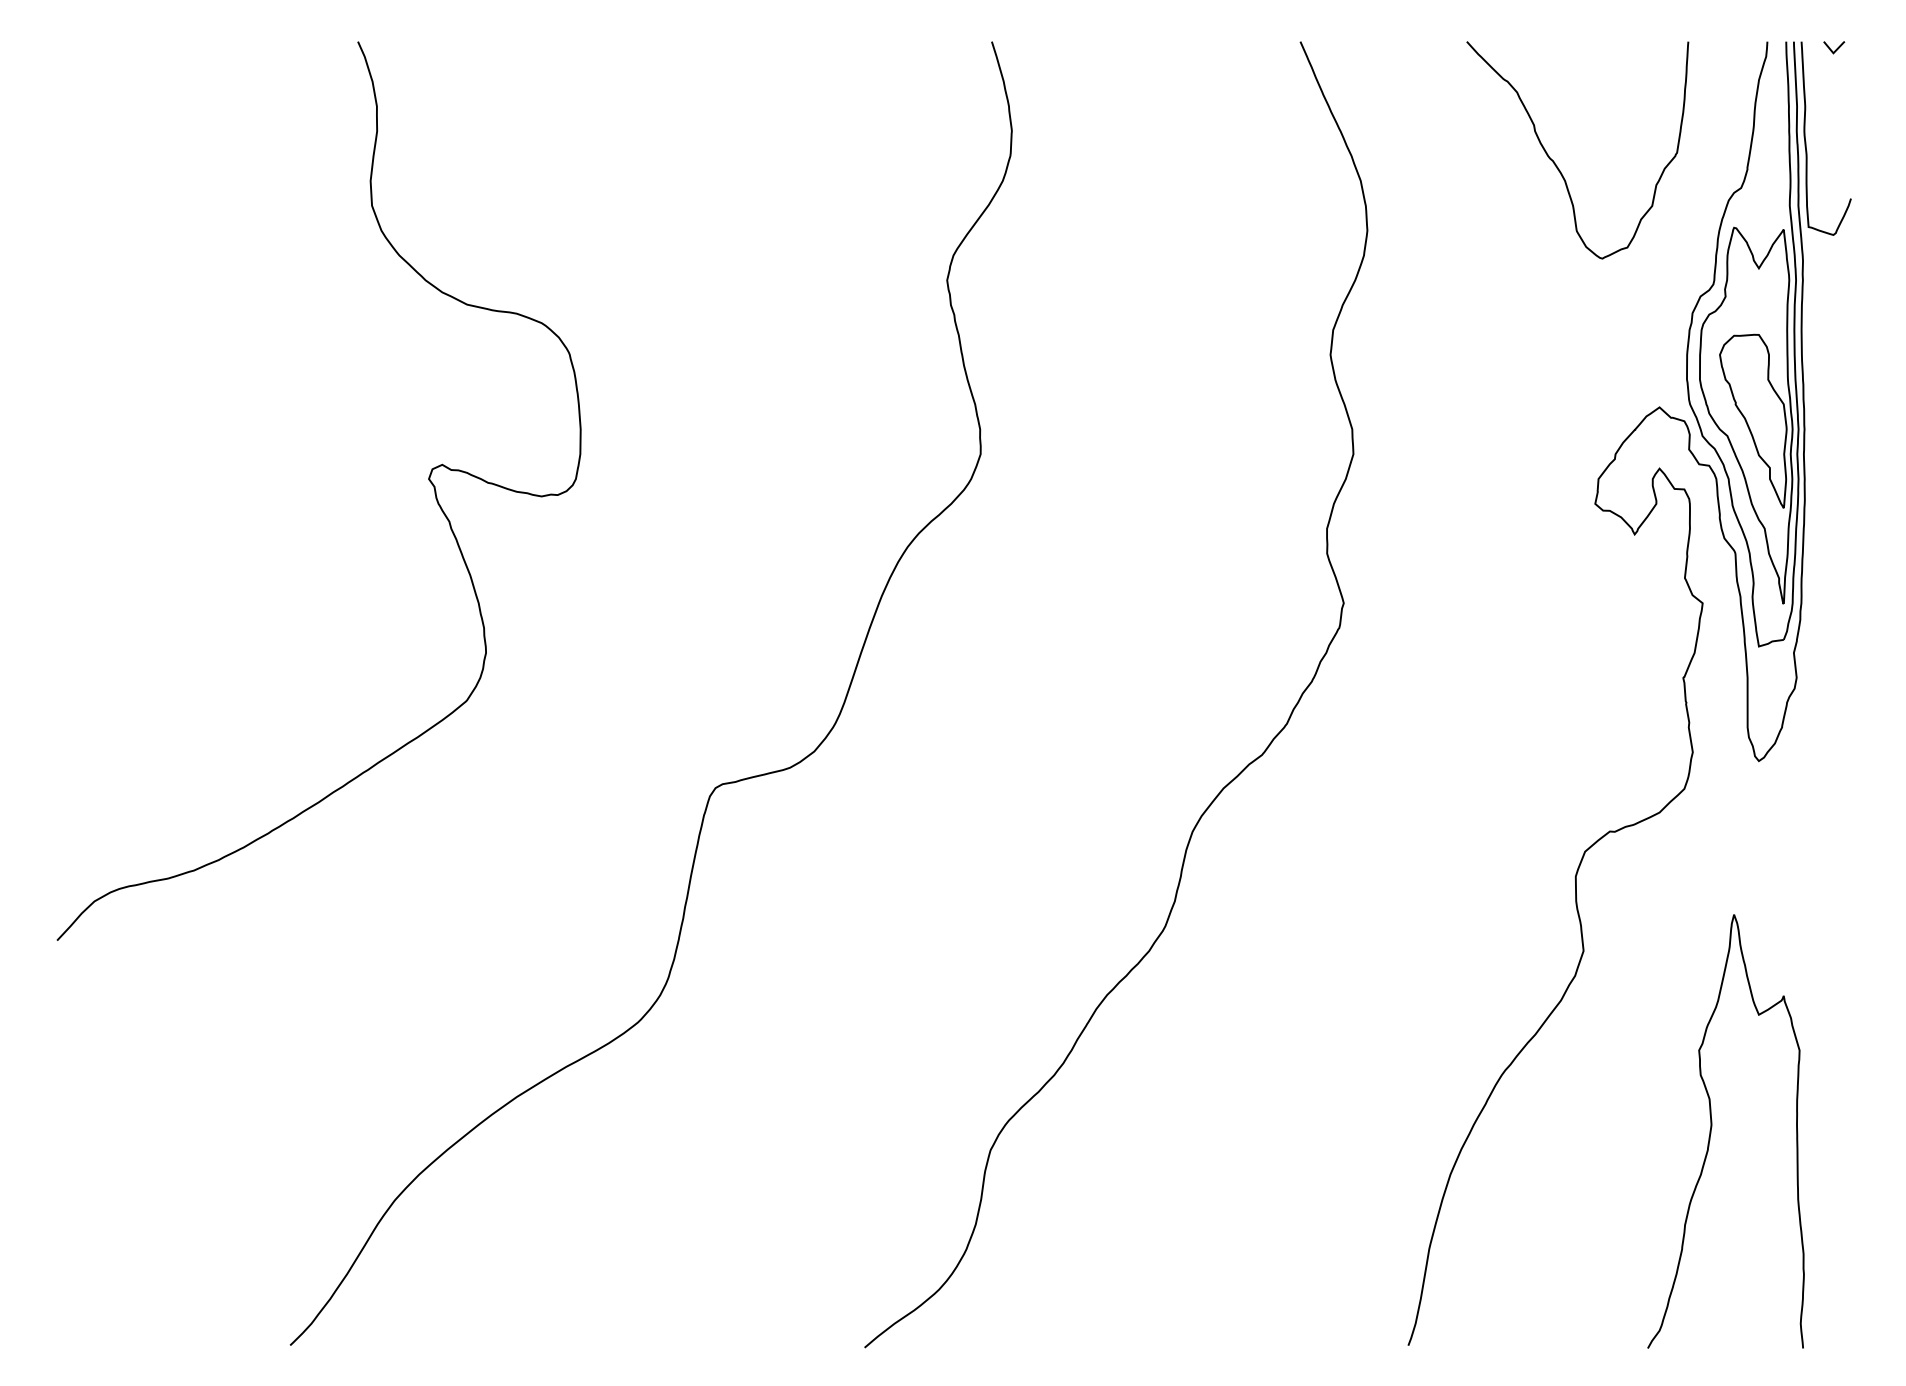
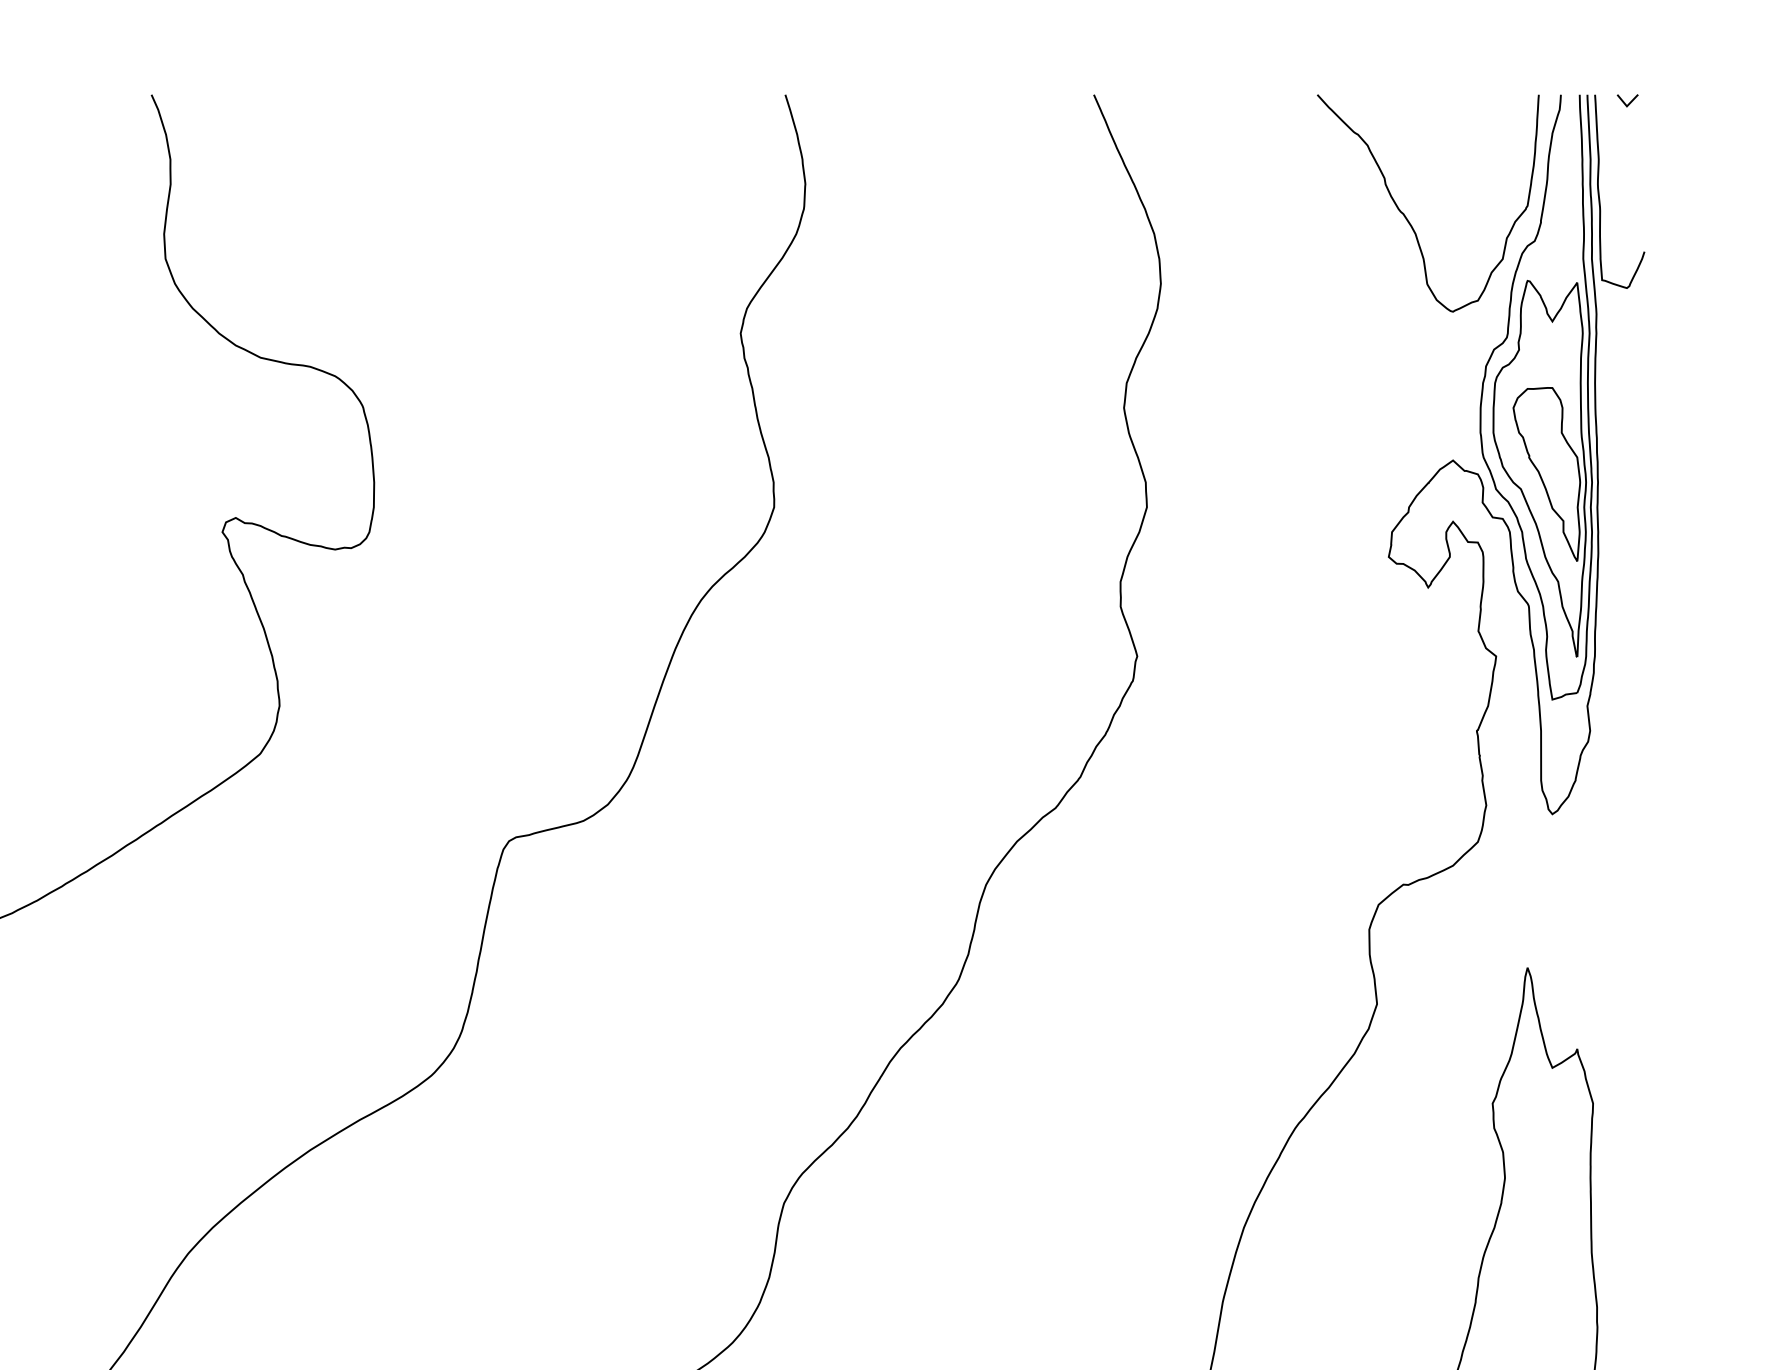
curve: (1555, 162) -> (1406, 215), moved

